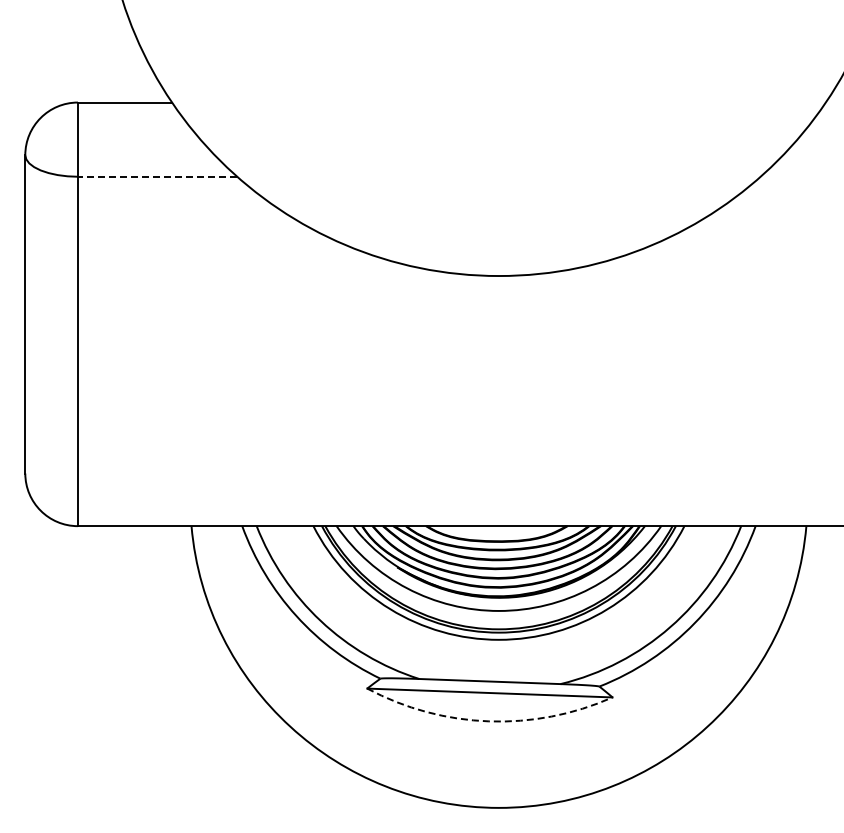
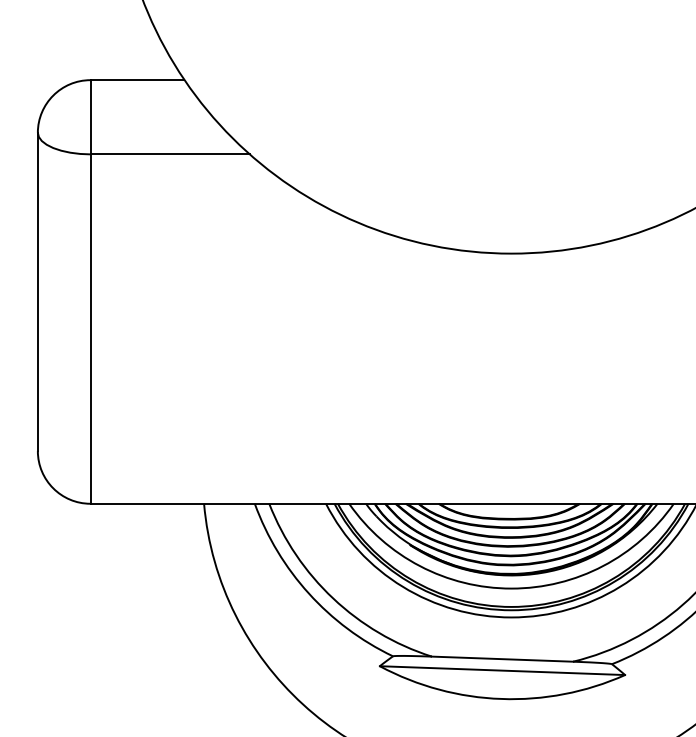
line: (157, 176) -> (170, 154), dashed -> solid
arc: (488, 721) -> (501, 699), dashed -> solid

